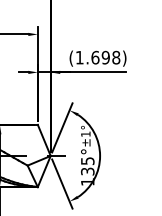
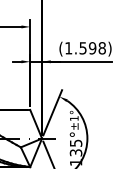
text: (95, 57) -> (83, 48), (1.698) -> (1.598)

